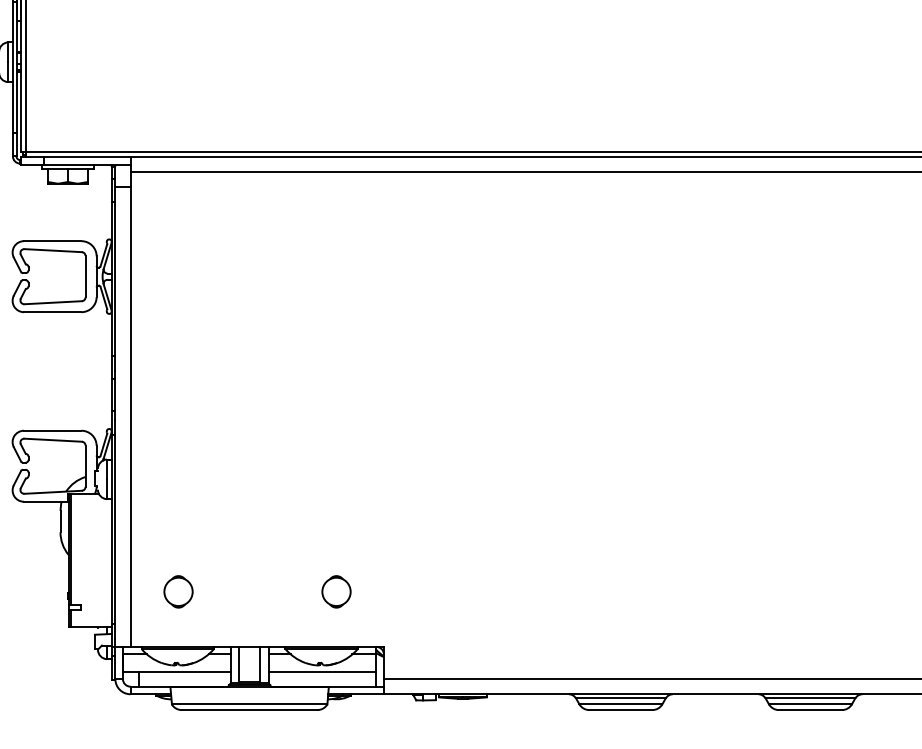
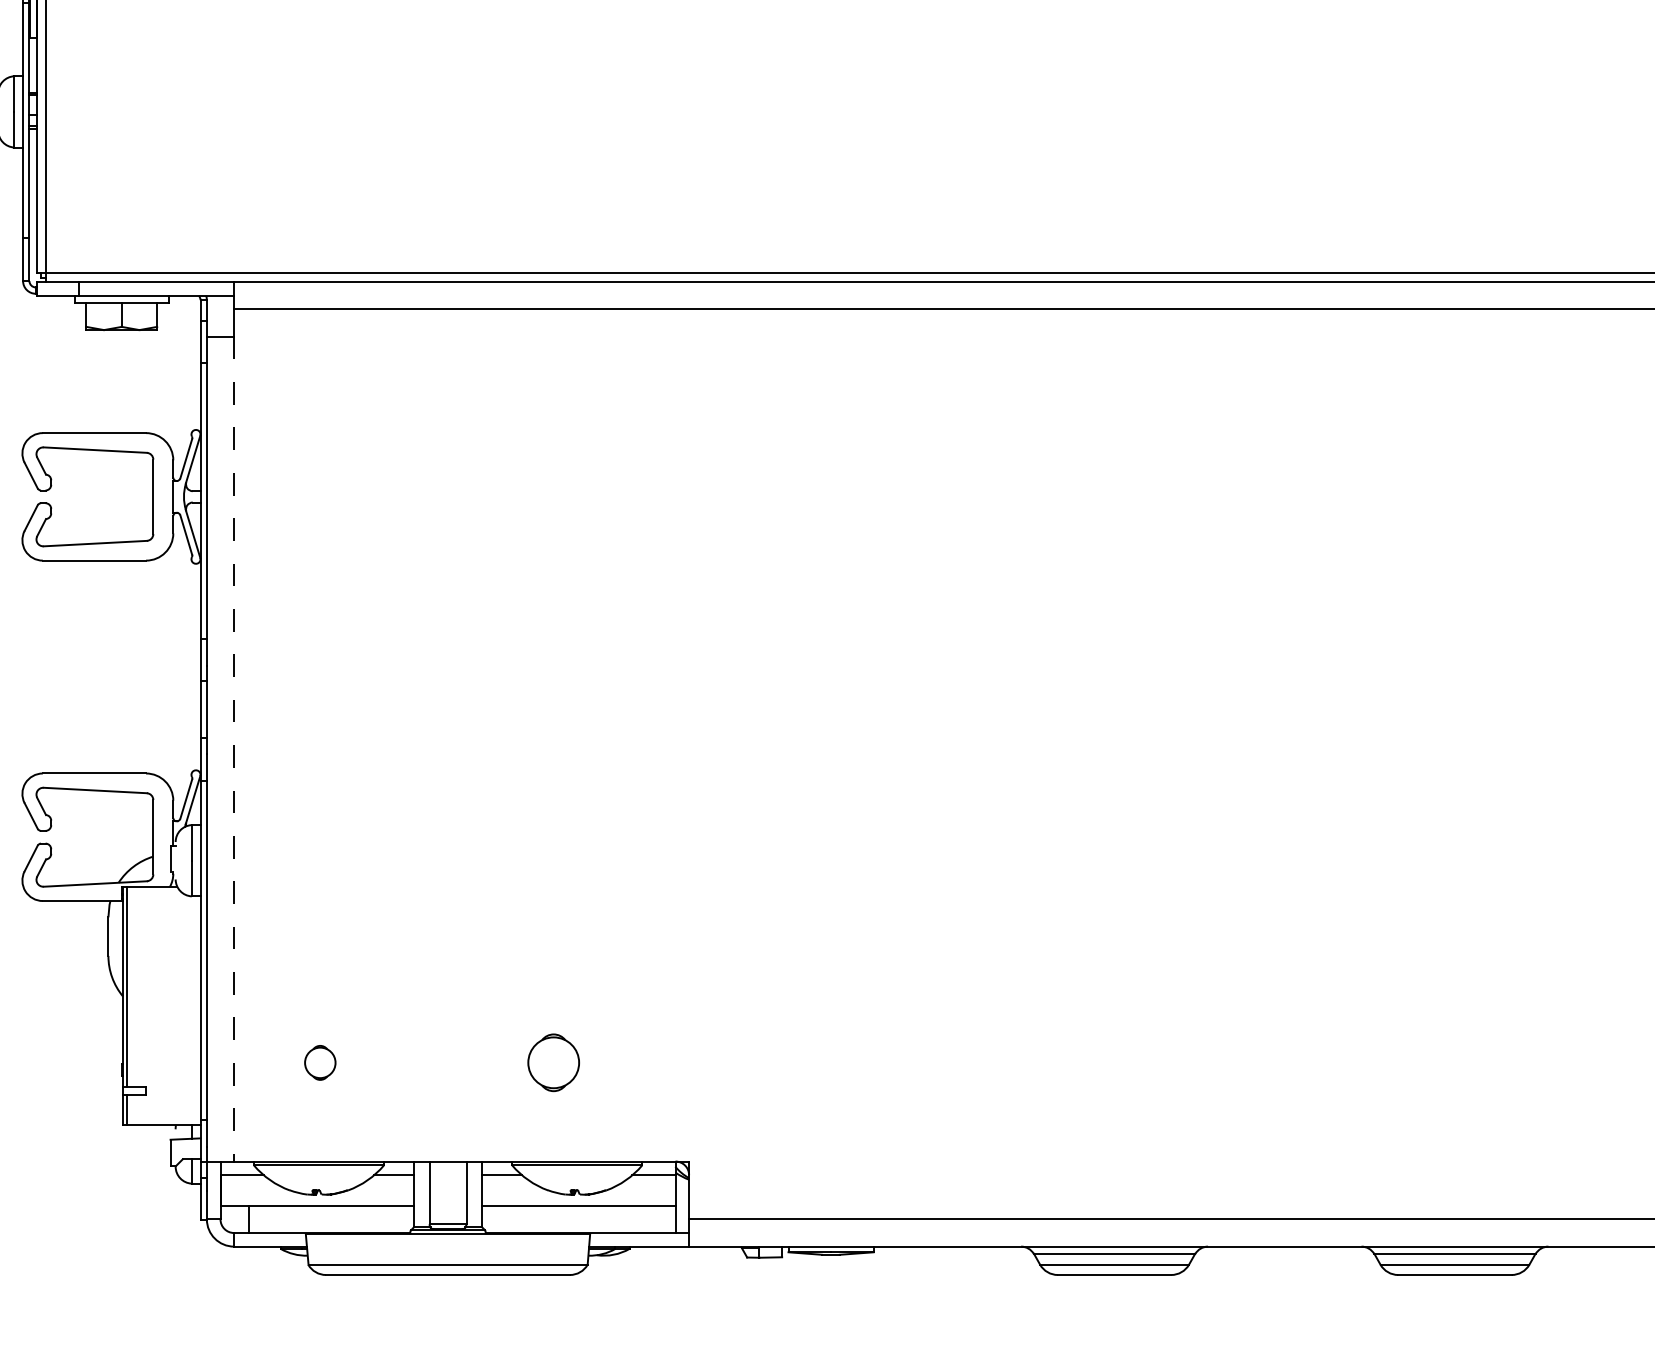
line: (130, 417) -> (234, 749), solid -> dashed
part: (178, 591) -> (320, 1062), size x0.6
part: (336, 591) -> (553, 1062), moved

